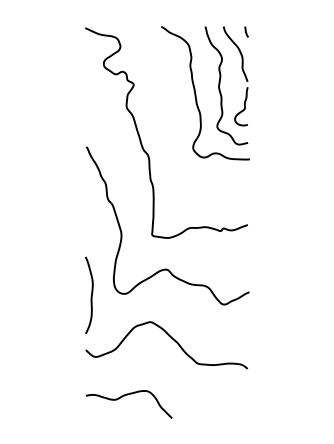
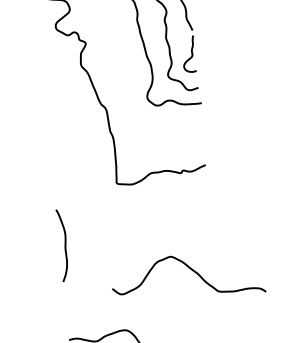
part: (166, 268) -> (133, 213), removed
curve: (172, 339) -> (192, 271), moved

